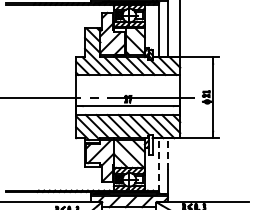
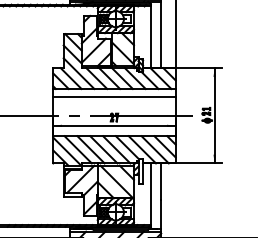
line: (128, 81) -> (114, 96), added
line: (167, 153) -> (160, 181), dashed -> solid
line: (159, 164) -> (151, 194), dashed -> solid

